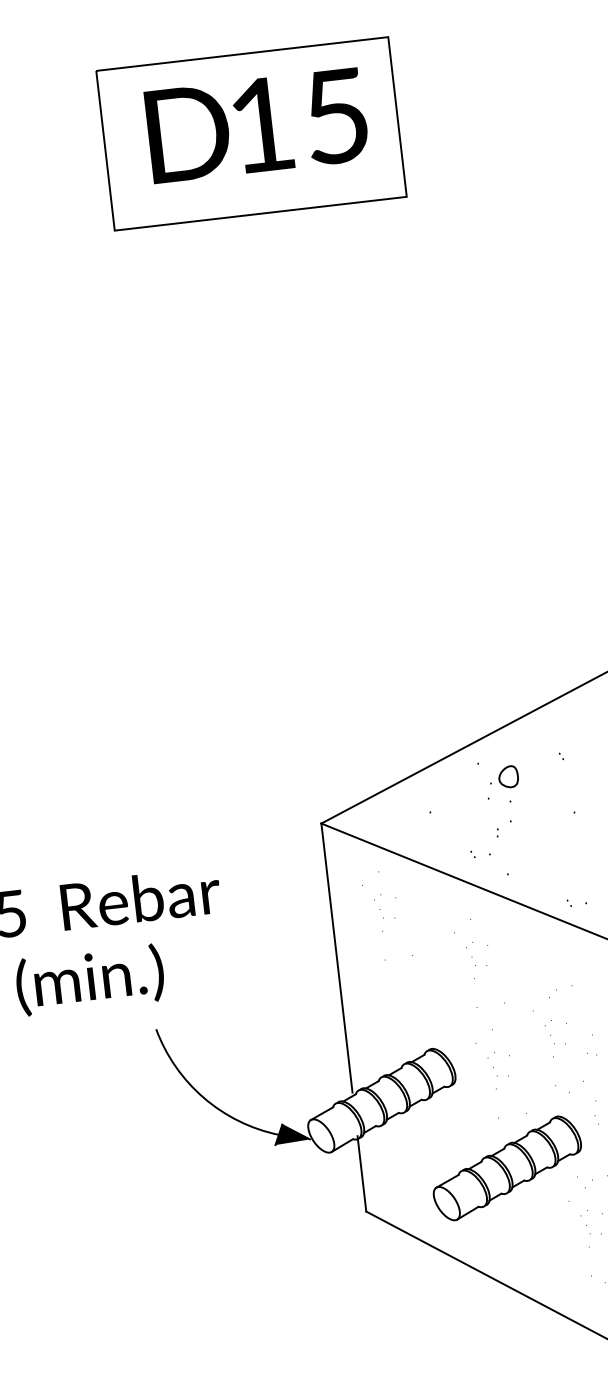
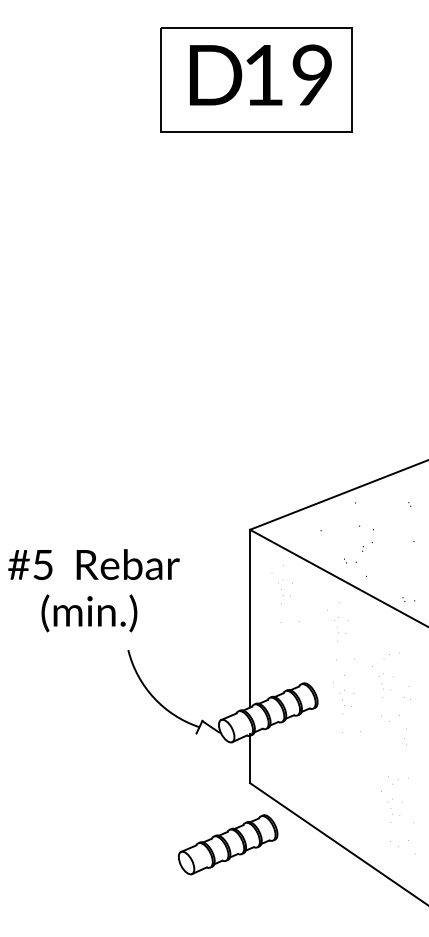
text: (334, 116) -> (311, 75), 15 -> 19
part: (504, 777) -> (371, 513), removed
fill: (291, 1133) -> (207, 727), removed
part: (507, 1167) -> (228, 844), moved

